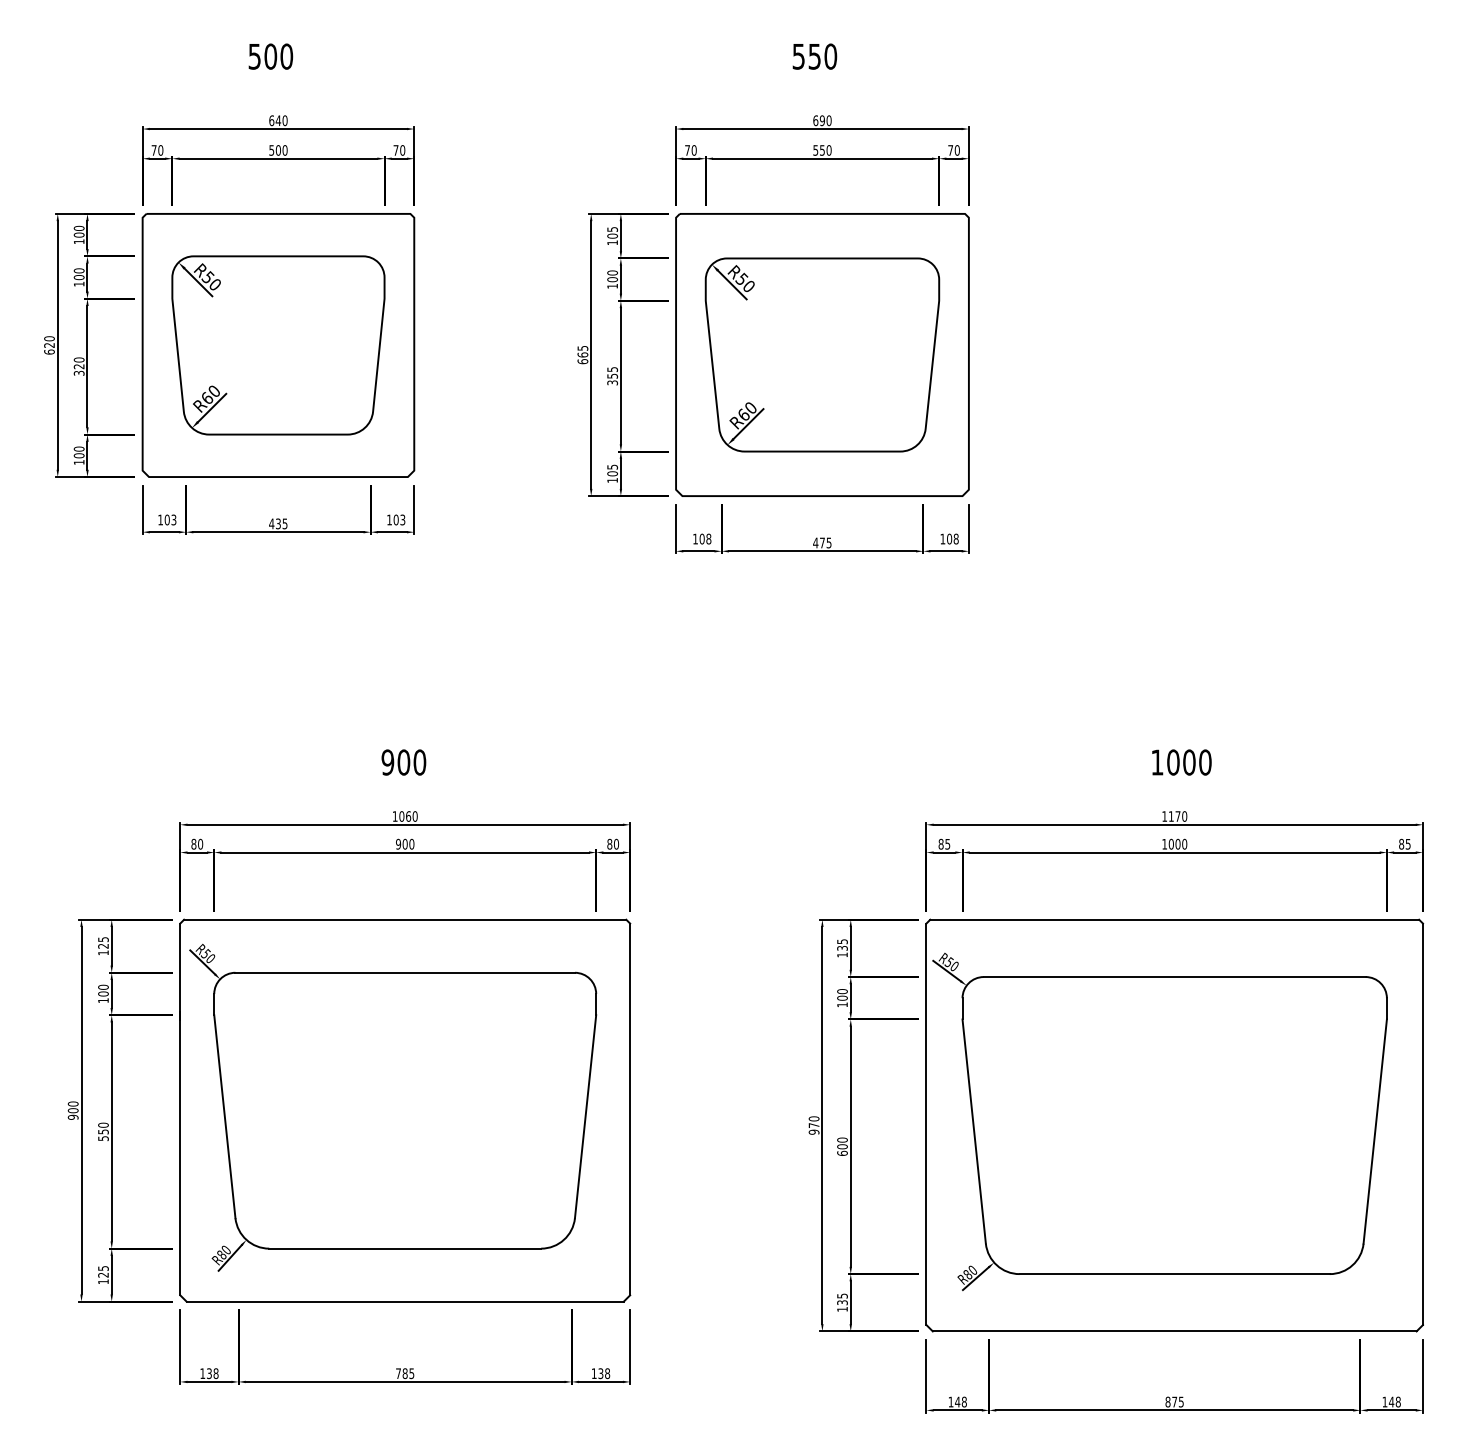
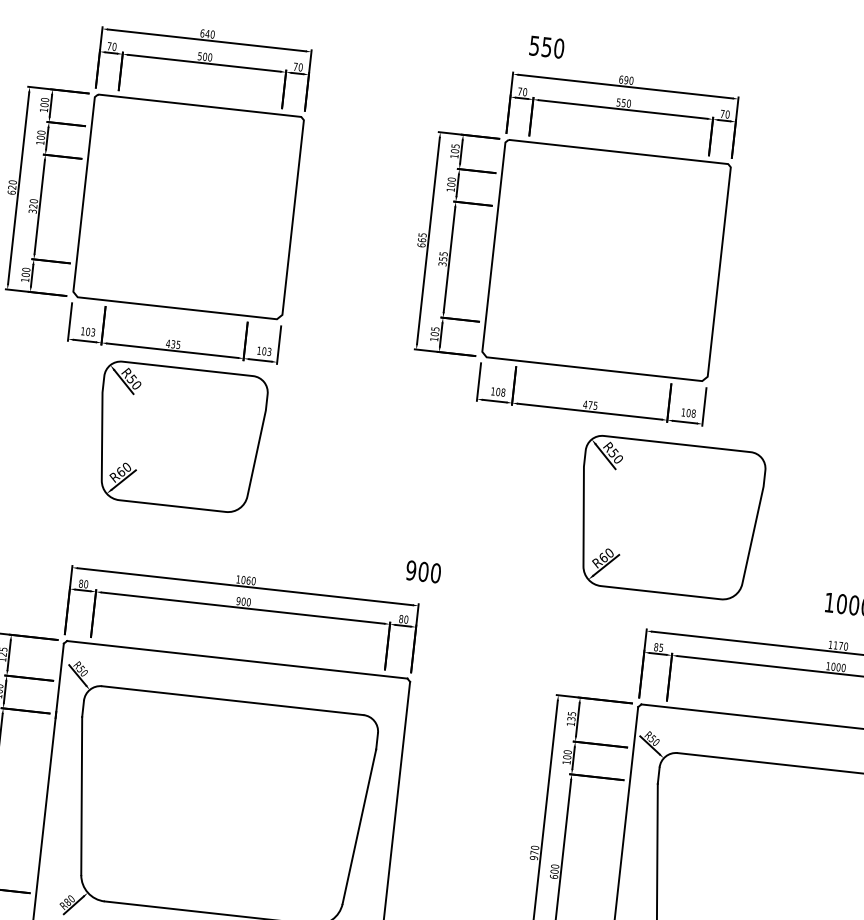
text: (814, 56) -> (546, 47), moved
part: (278, 345) -> (180, 437), moved
part: (822, 354) -> (669, 517), moved
text: (403, 762) -> (423, 571), moved

